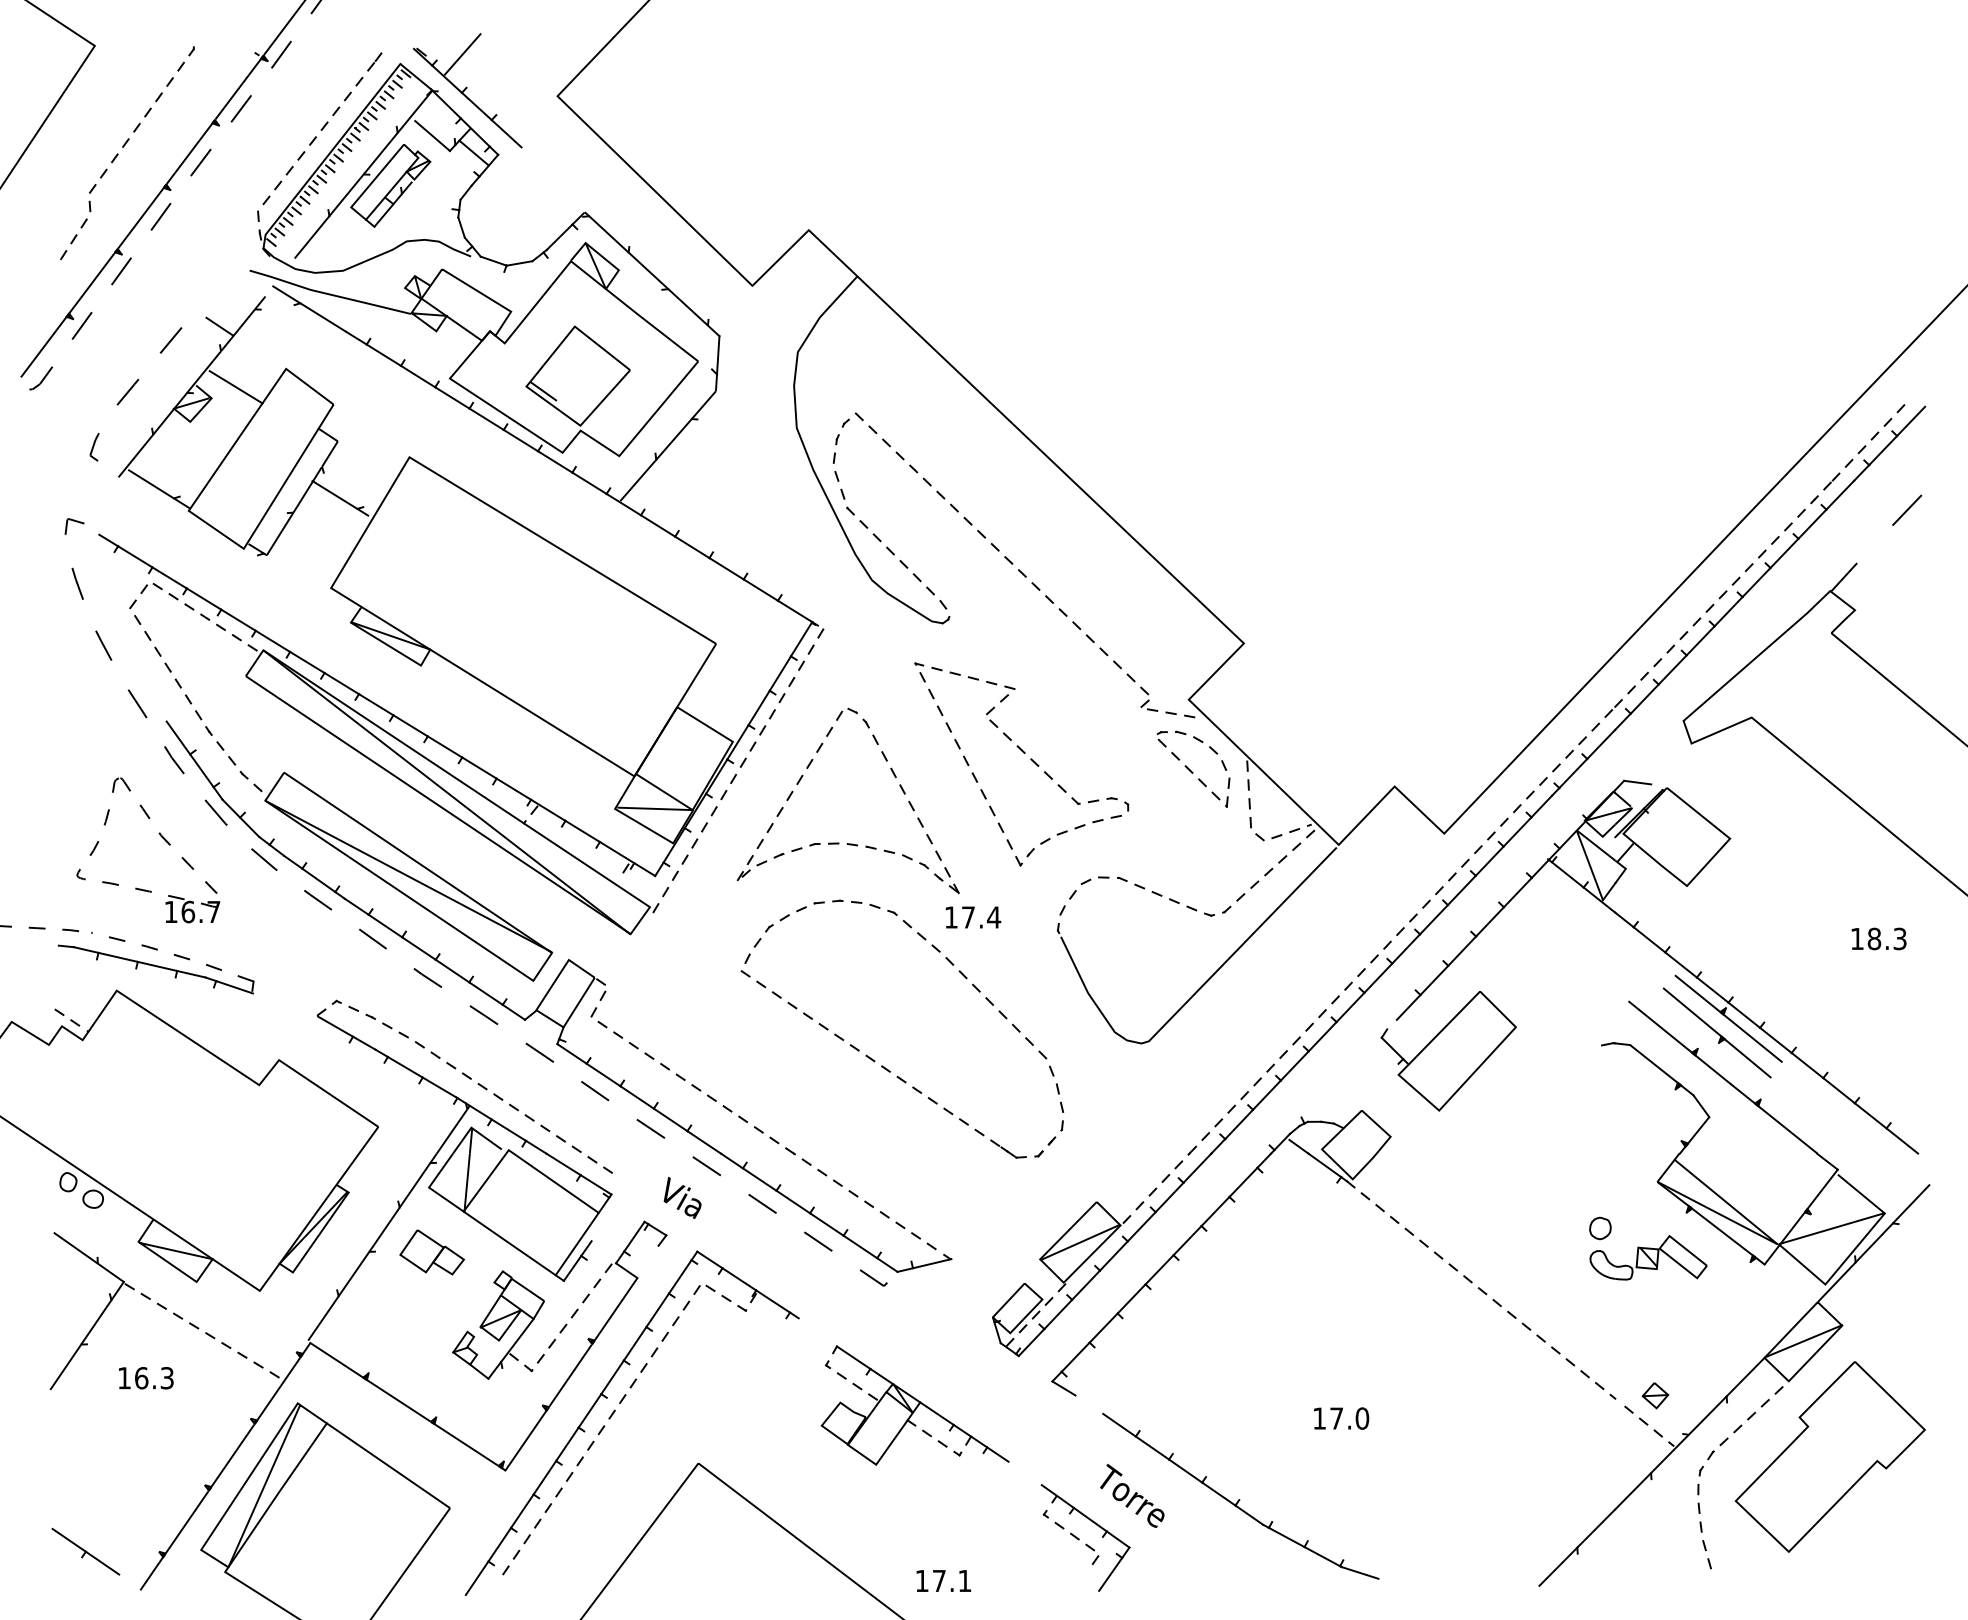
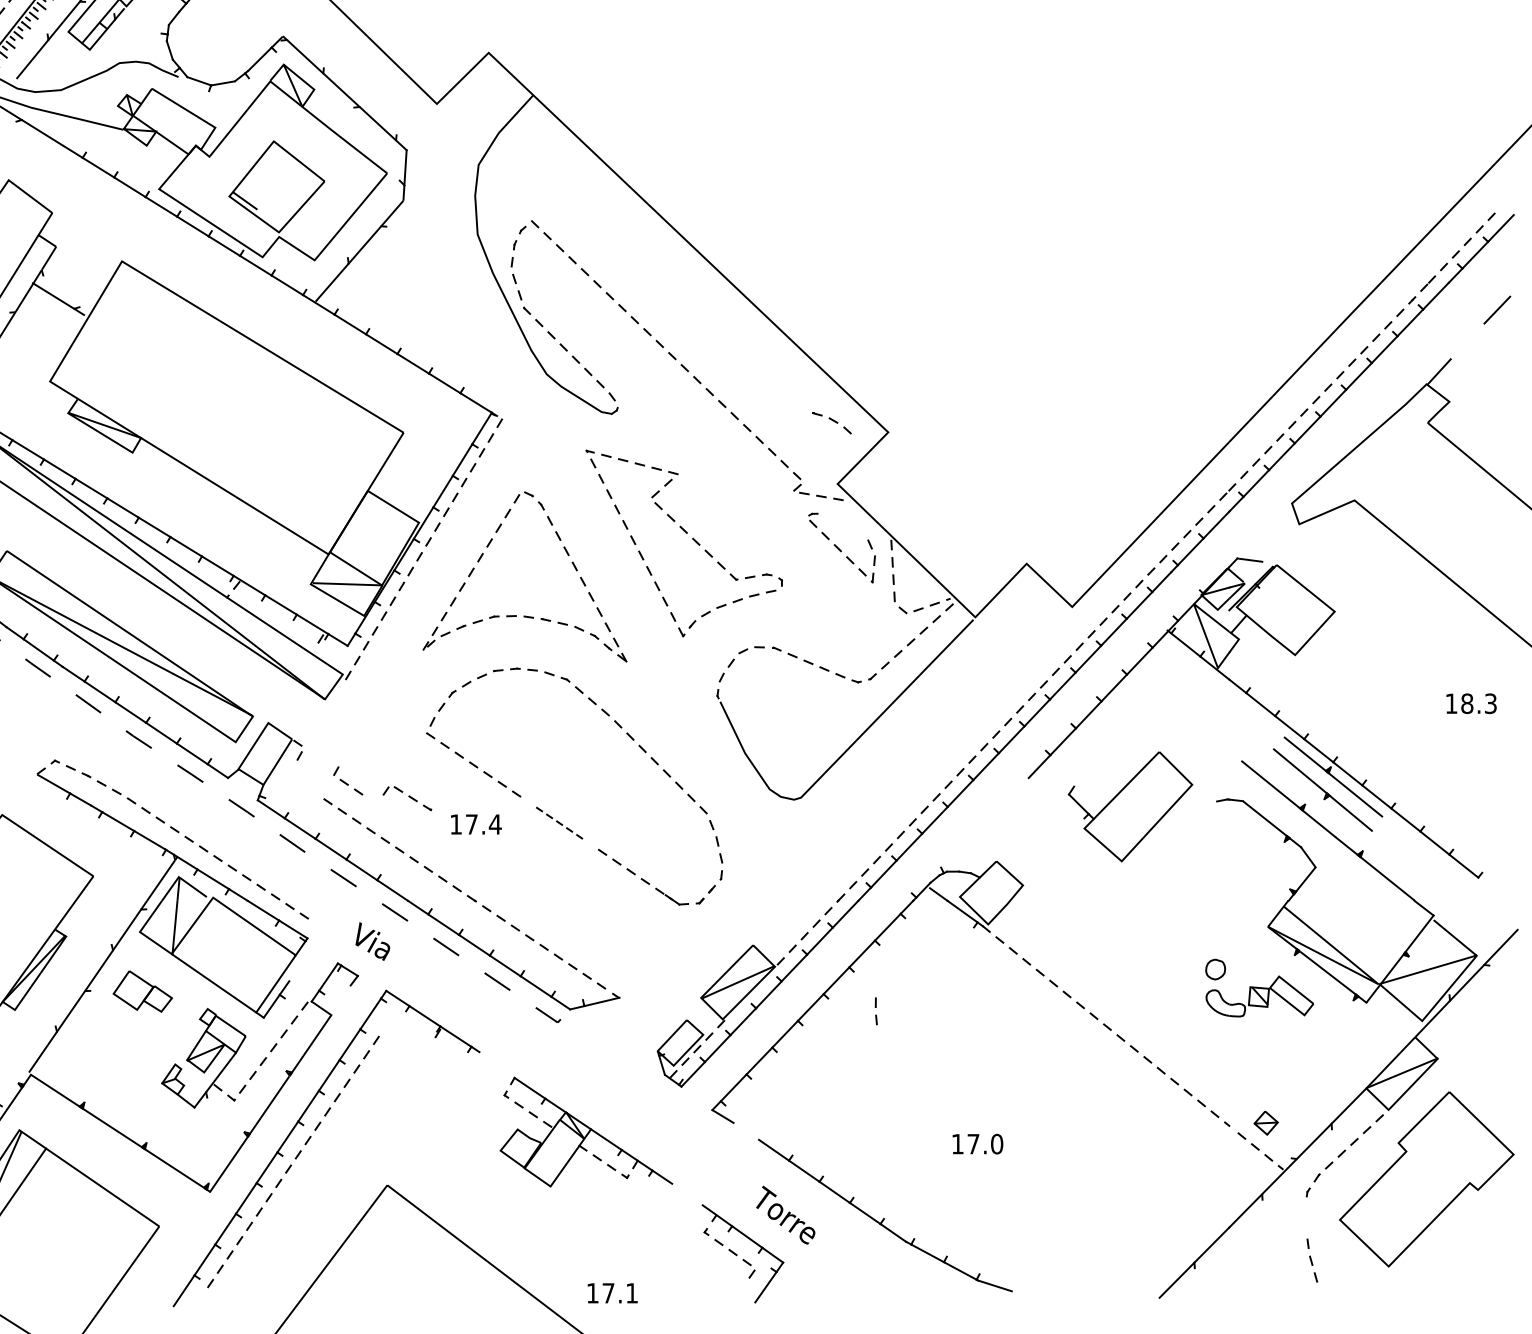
part: (1196, 742) -> (831, 423), moved
text: (973, 917) -> (476, 824), moved
part: (606, 1022) -> (347, 780), moved
part: (1448, 1051) -> (1130, 807), moved
part: (885, 1068) -> (559, 822), size x0.7
line: (1902, 1140) -> (1493, 888), removed
part: (720, 1297) -> (407, 797), moved
part: (1698, 1498) -> (875, 1010), moved

